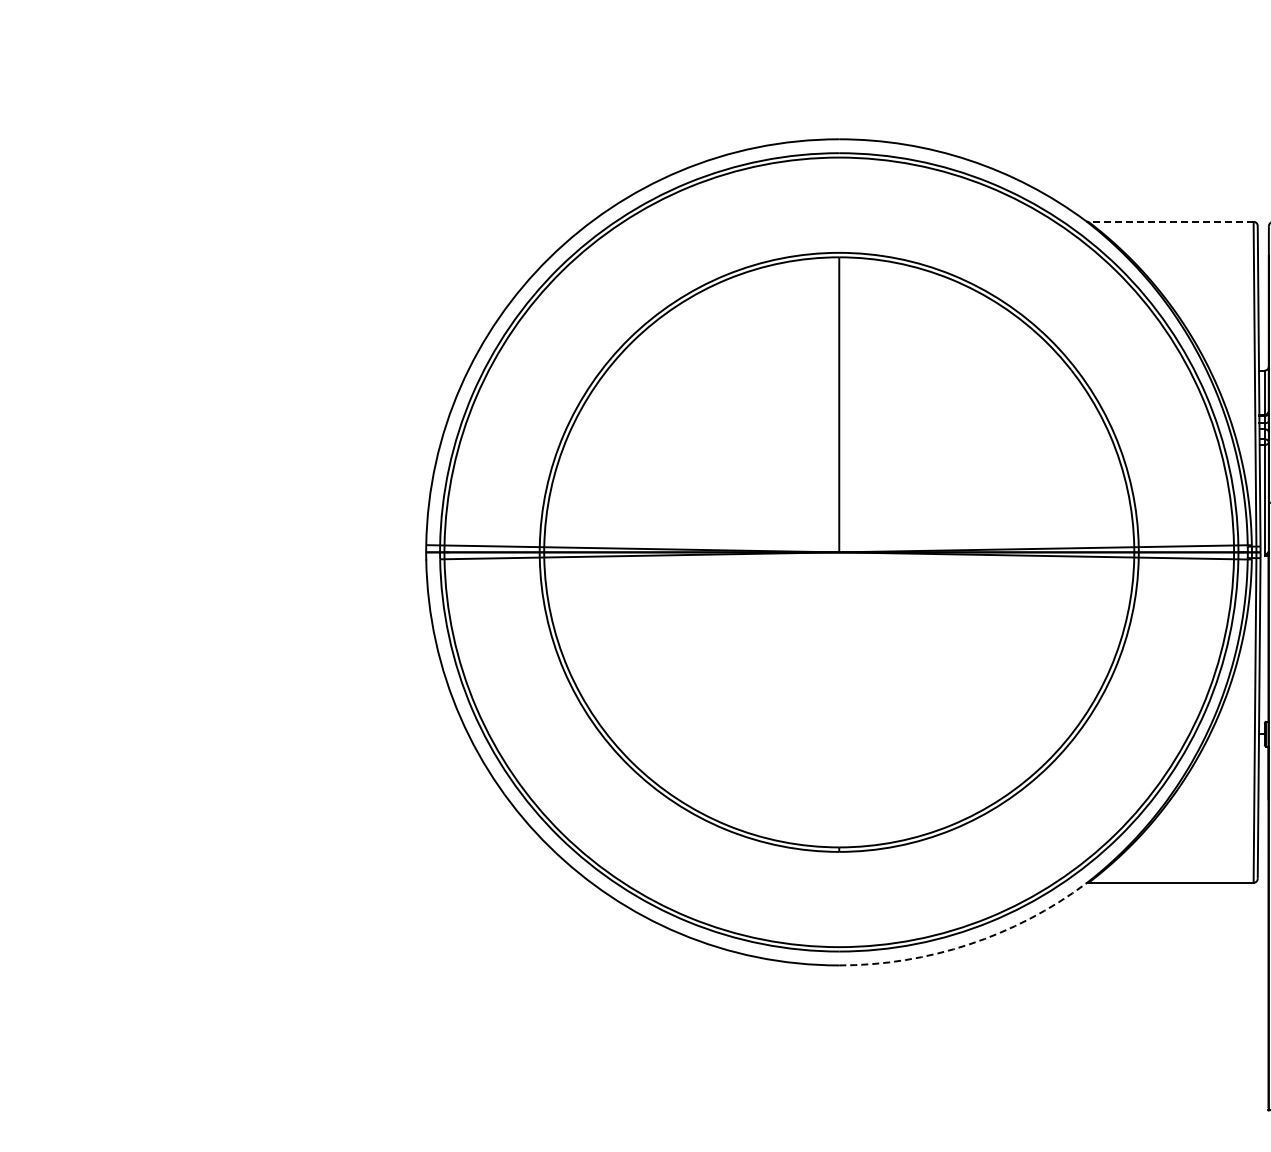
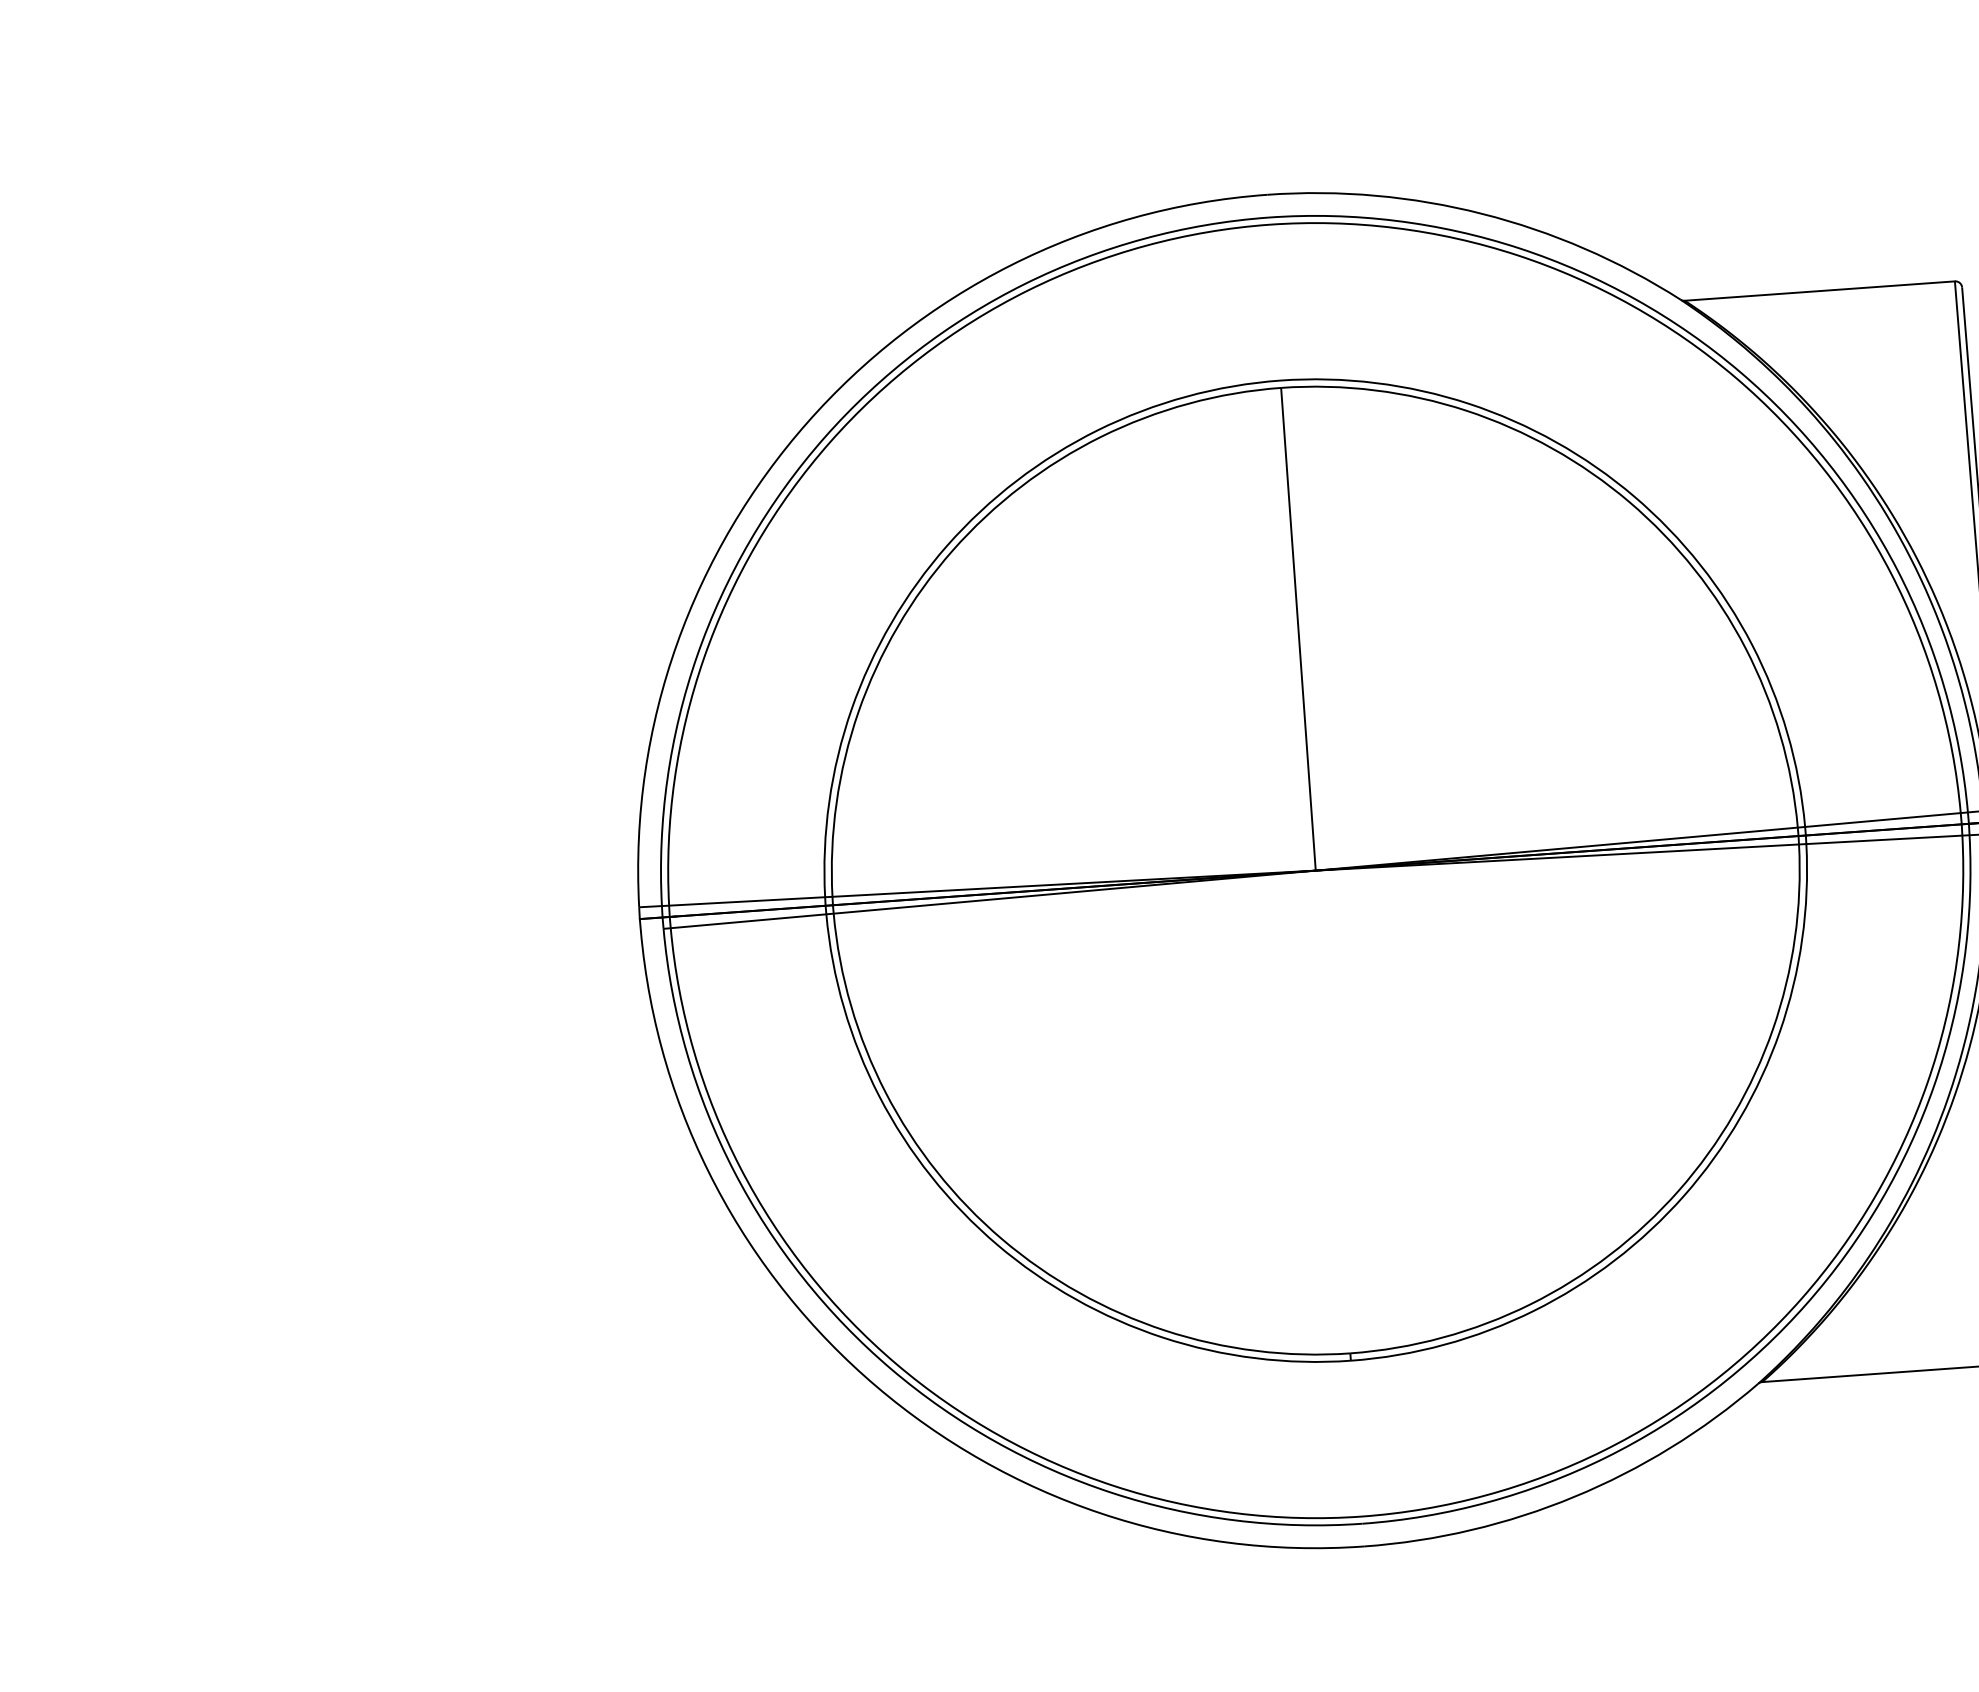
line: (1171, 221) -> (1820, 290), dashed -> solid
arc: (969, 944) -> (1574, 1496), dashed -> solid

